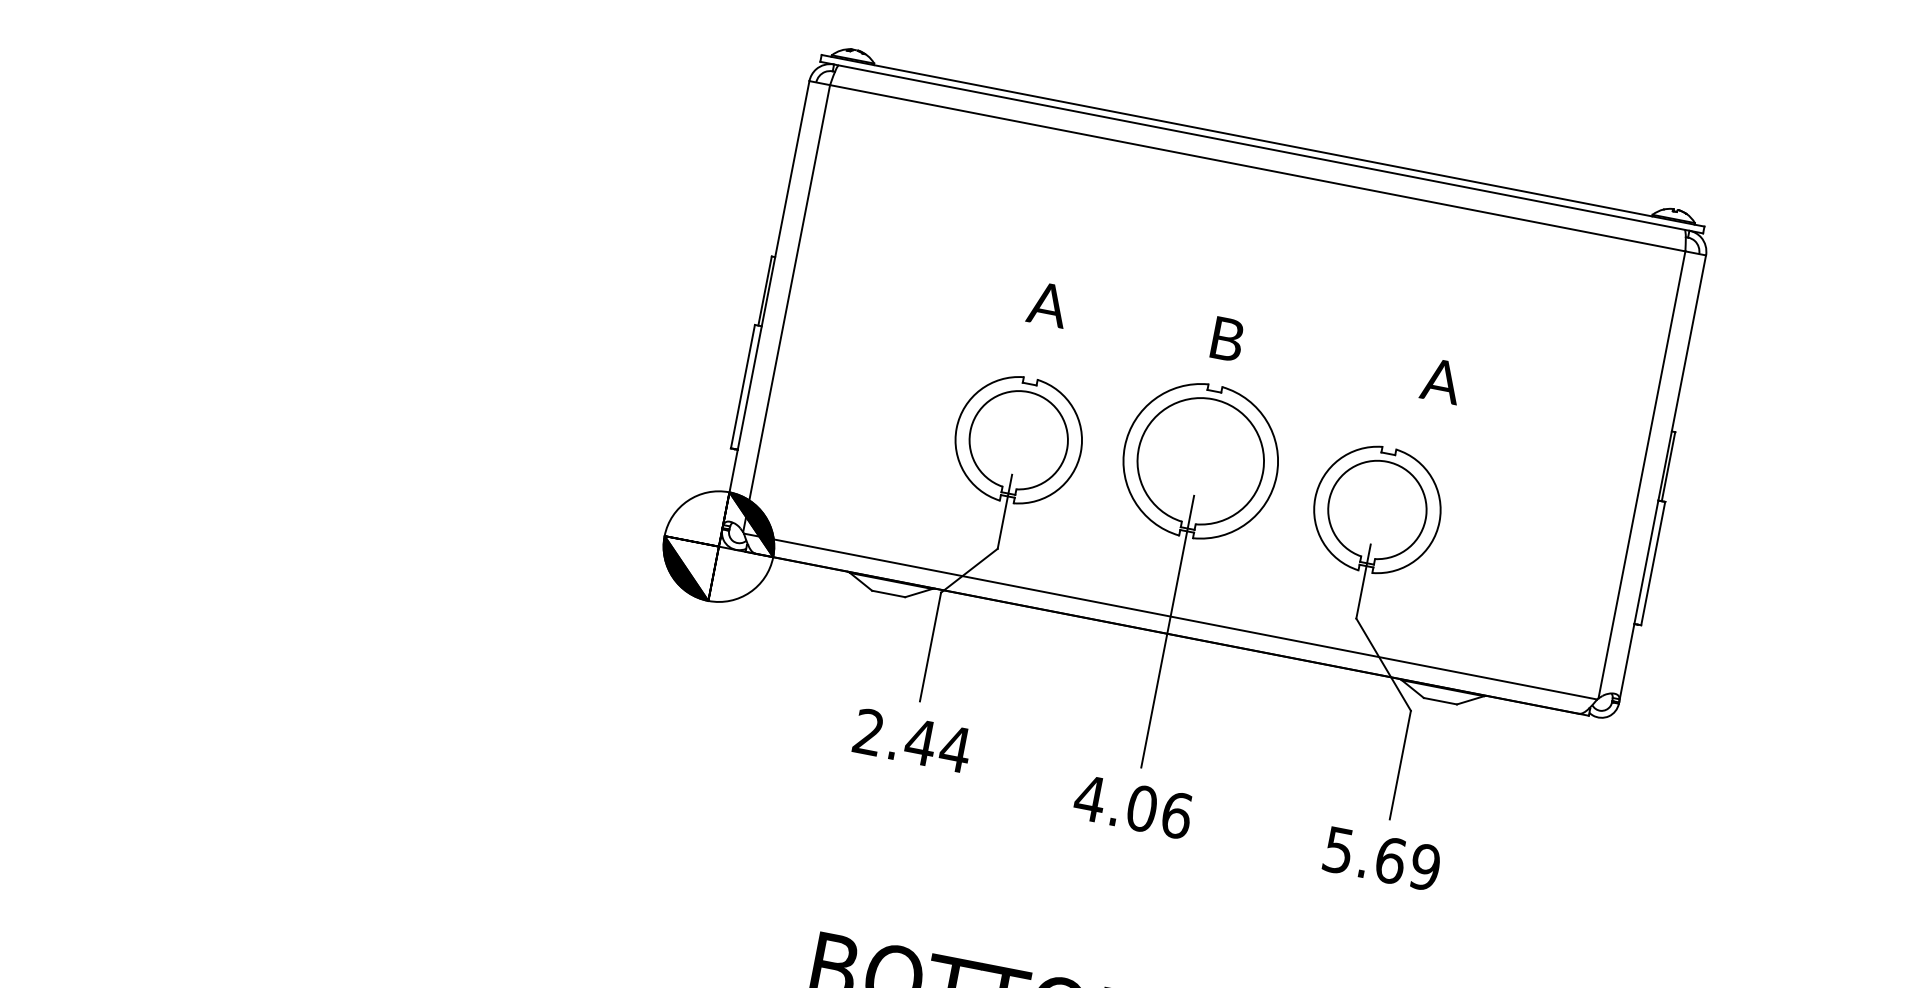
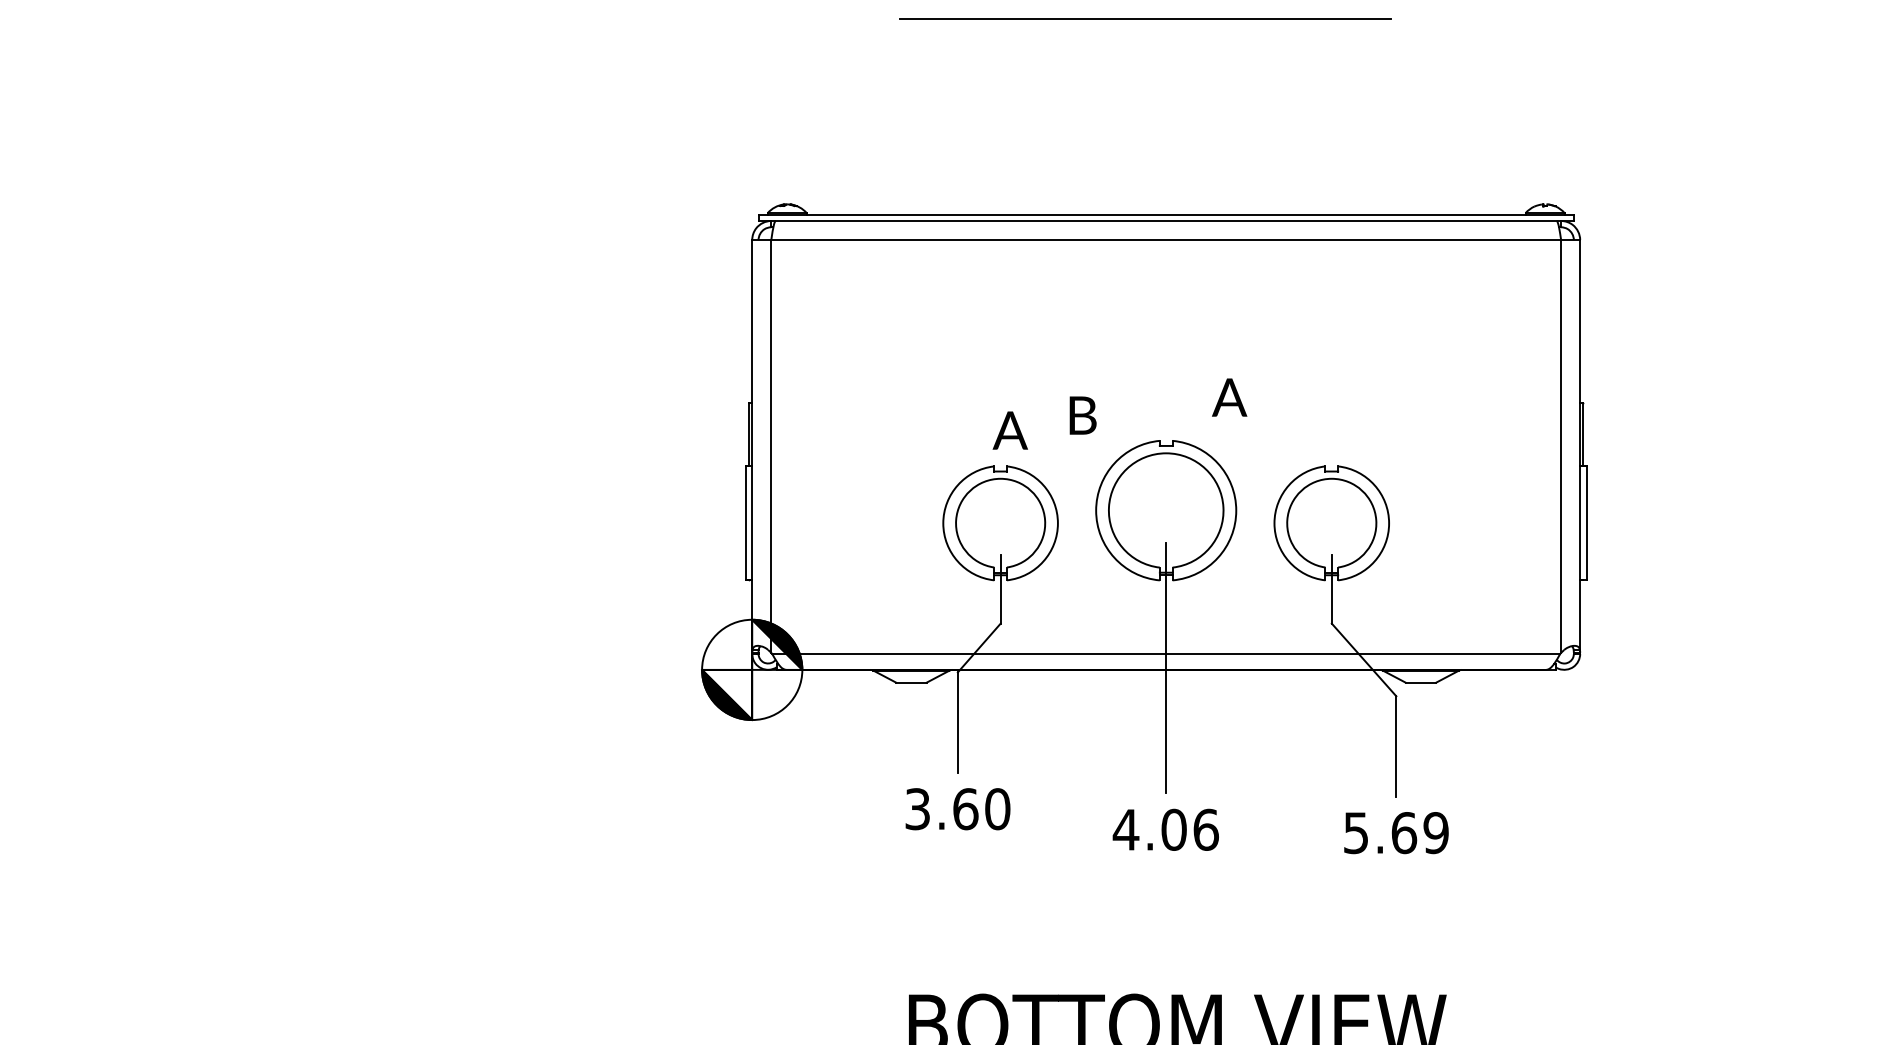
text: (1047, 304) -> (1009, 430), moved
text: (1227, 339) -> (1082, 415), moved
text: (1441, 380) -> (1229, 397), moved
text: (911, 741) -> (957, 809), 2.44 -> 3.60

